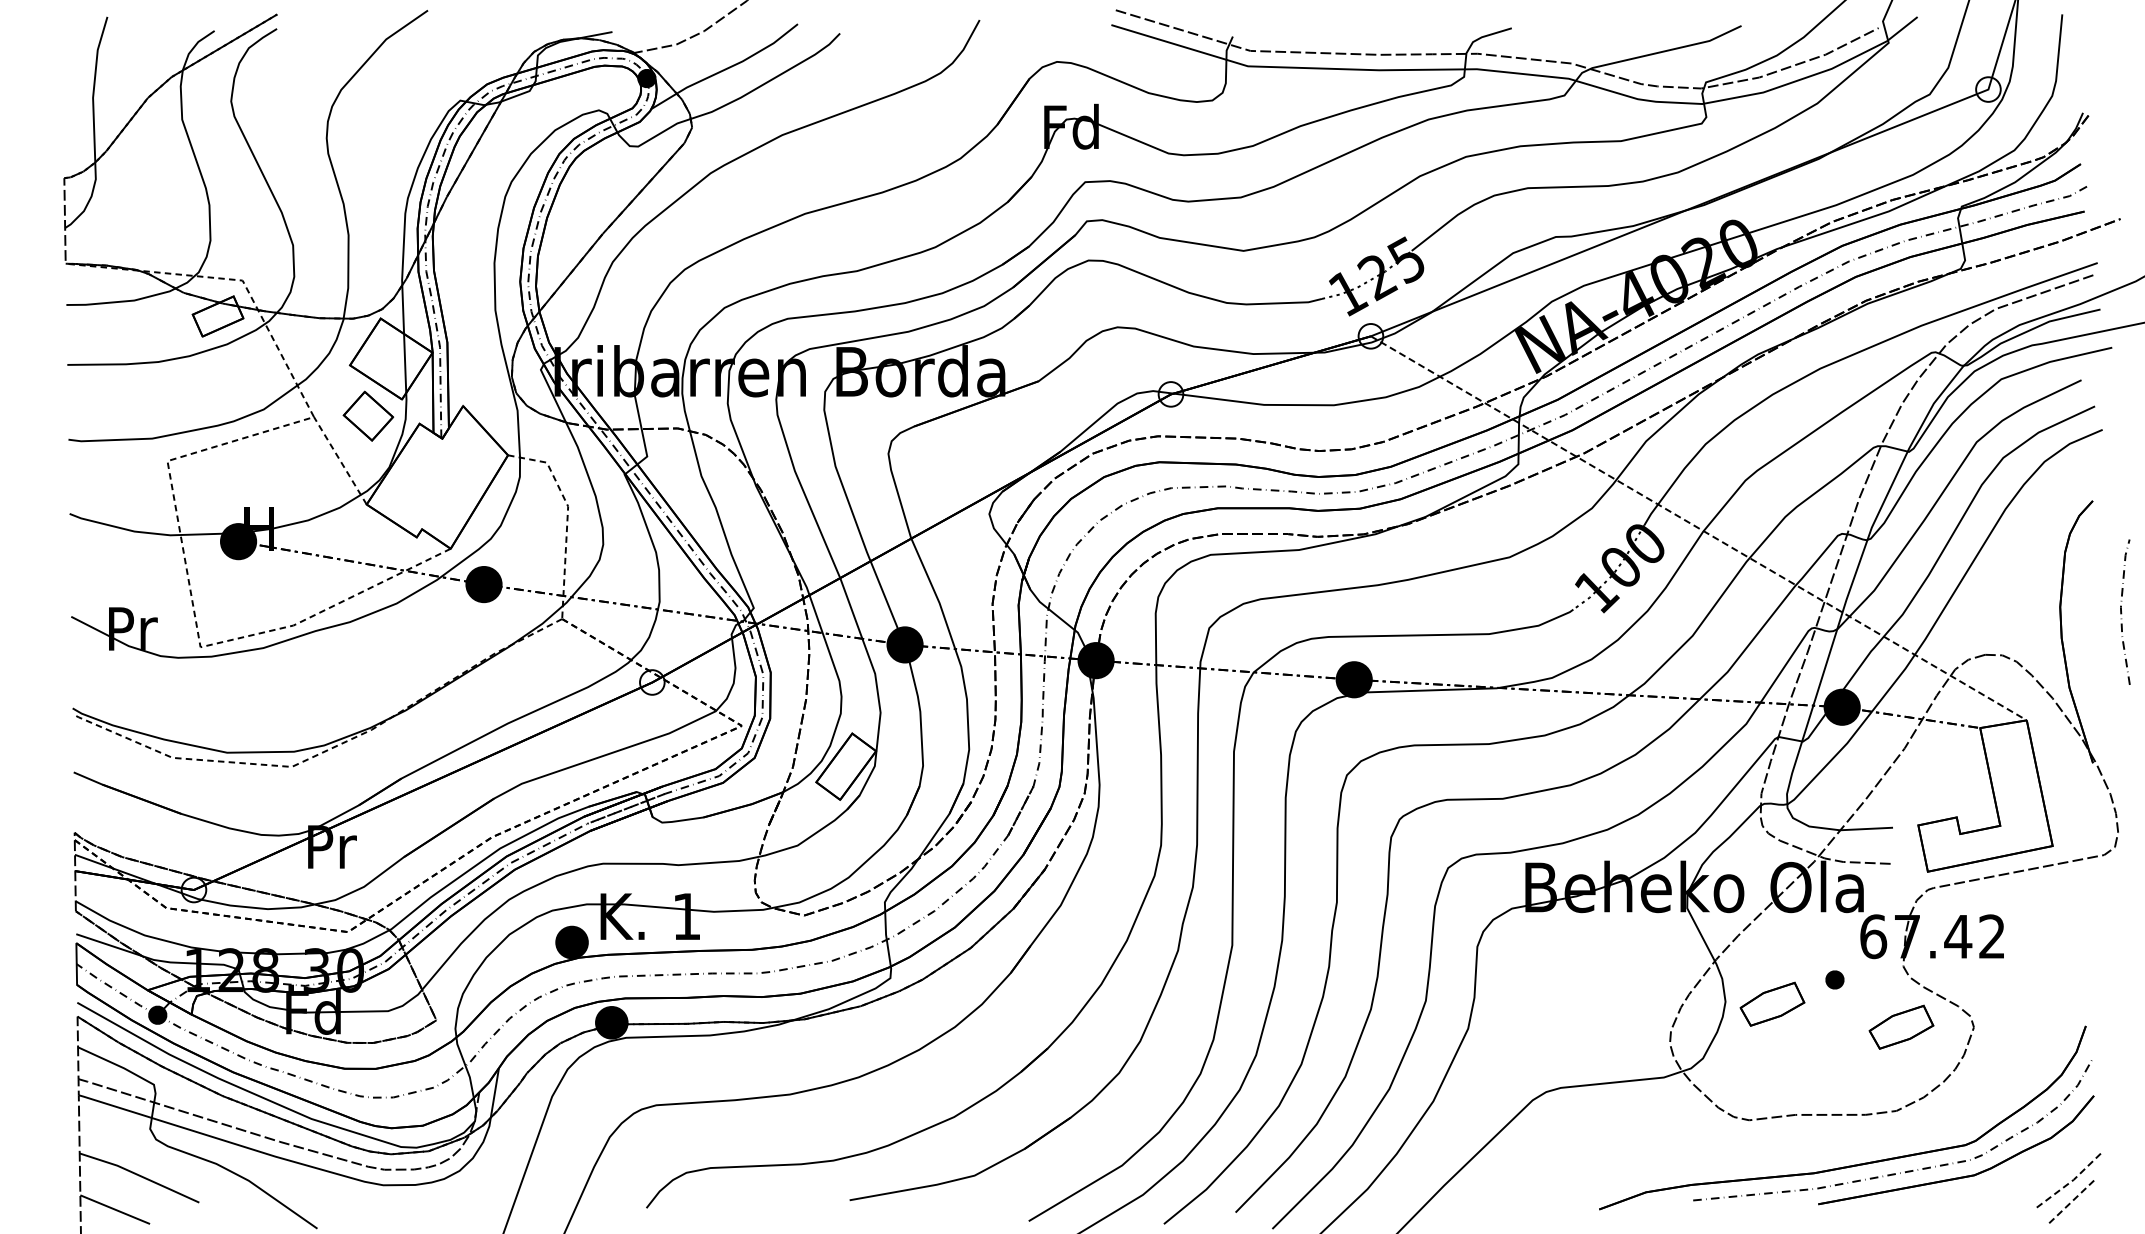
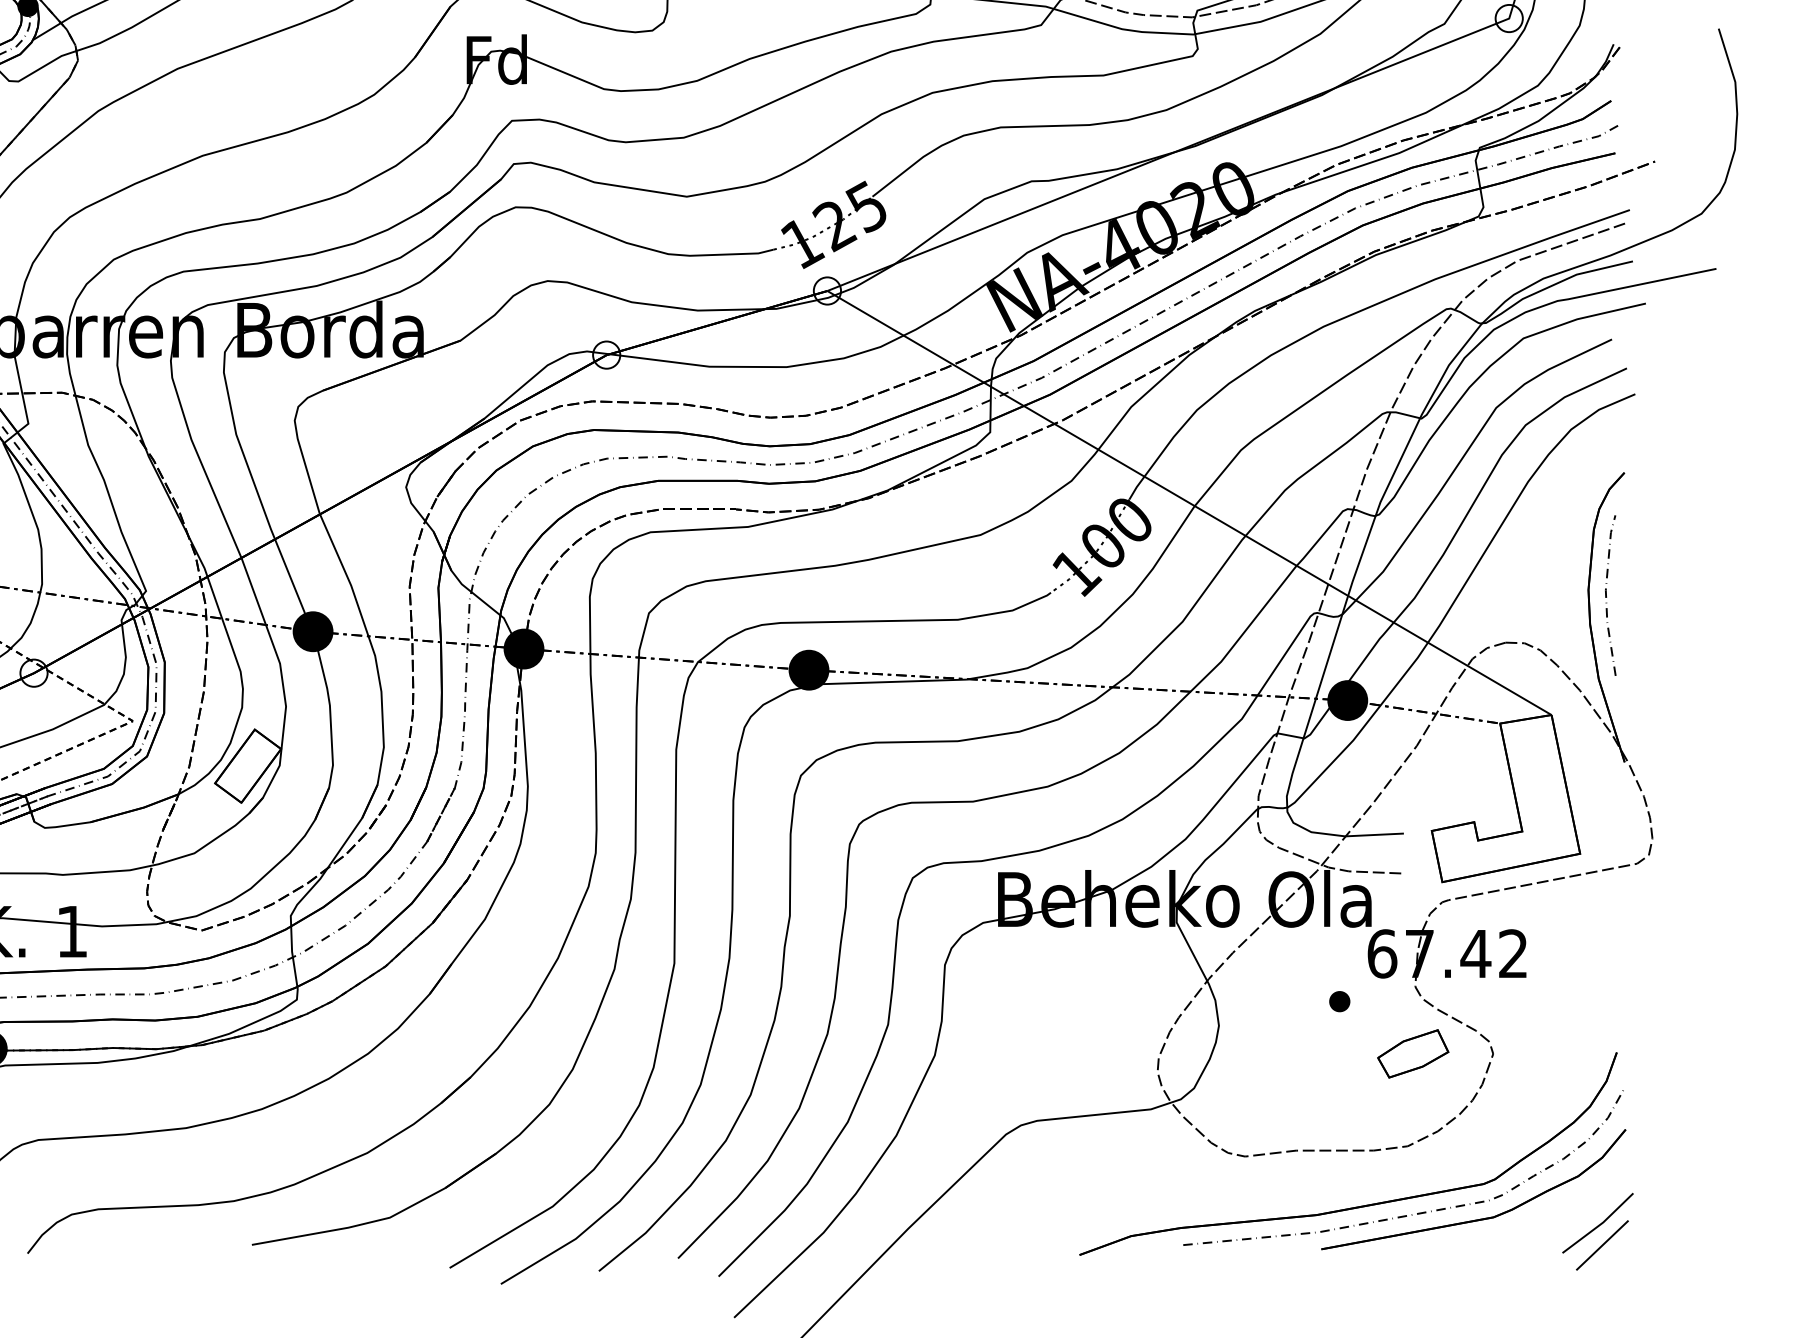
line: (1699, 528) -> (1190, 503), dashed -> solid
line: (2122, 612) -> (1607, 595), moved
part: (1772, 1003) -> (1270, 1027), removed
line: (2070, 1182) -> (1599, 1225), dashed -> solid
line: (2072, 1200) -> (1602, 1245), dashed -> solid

